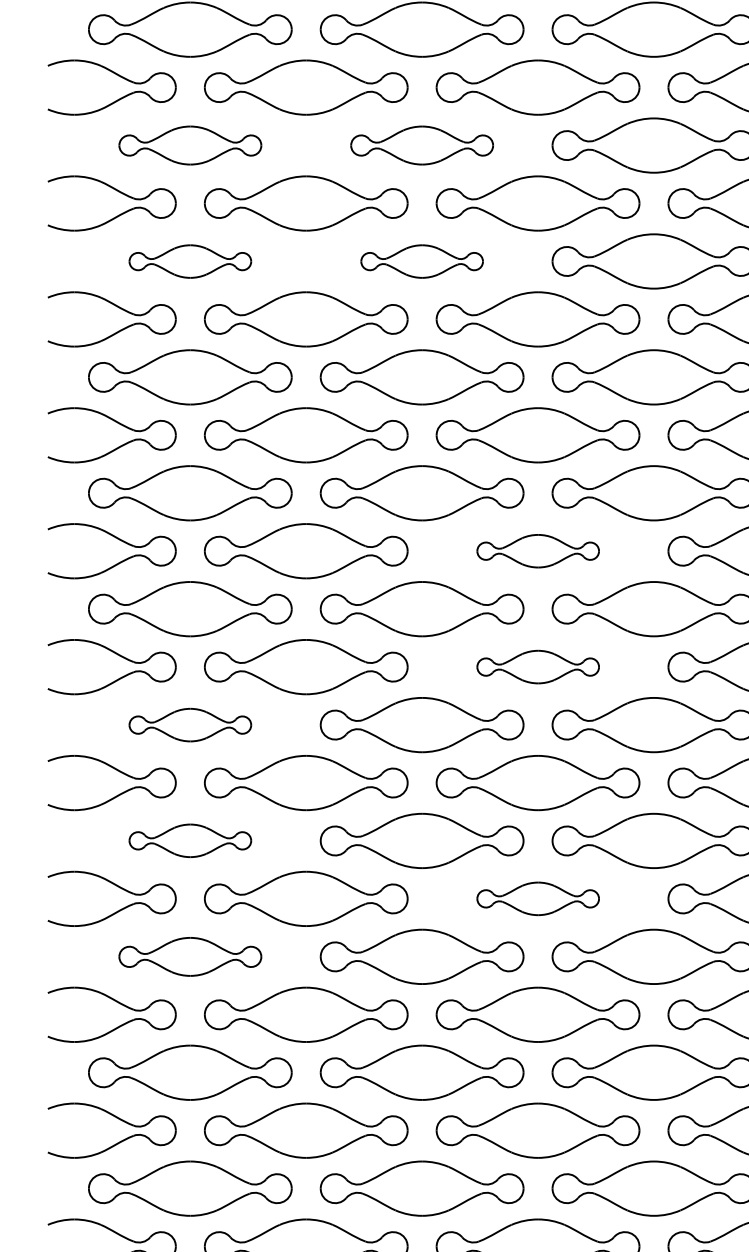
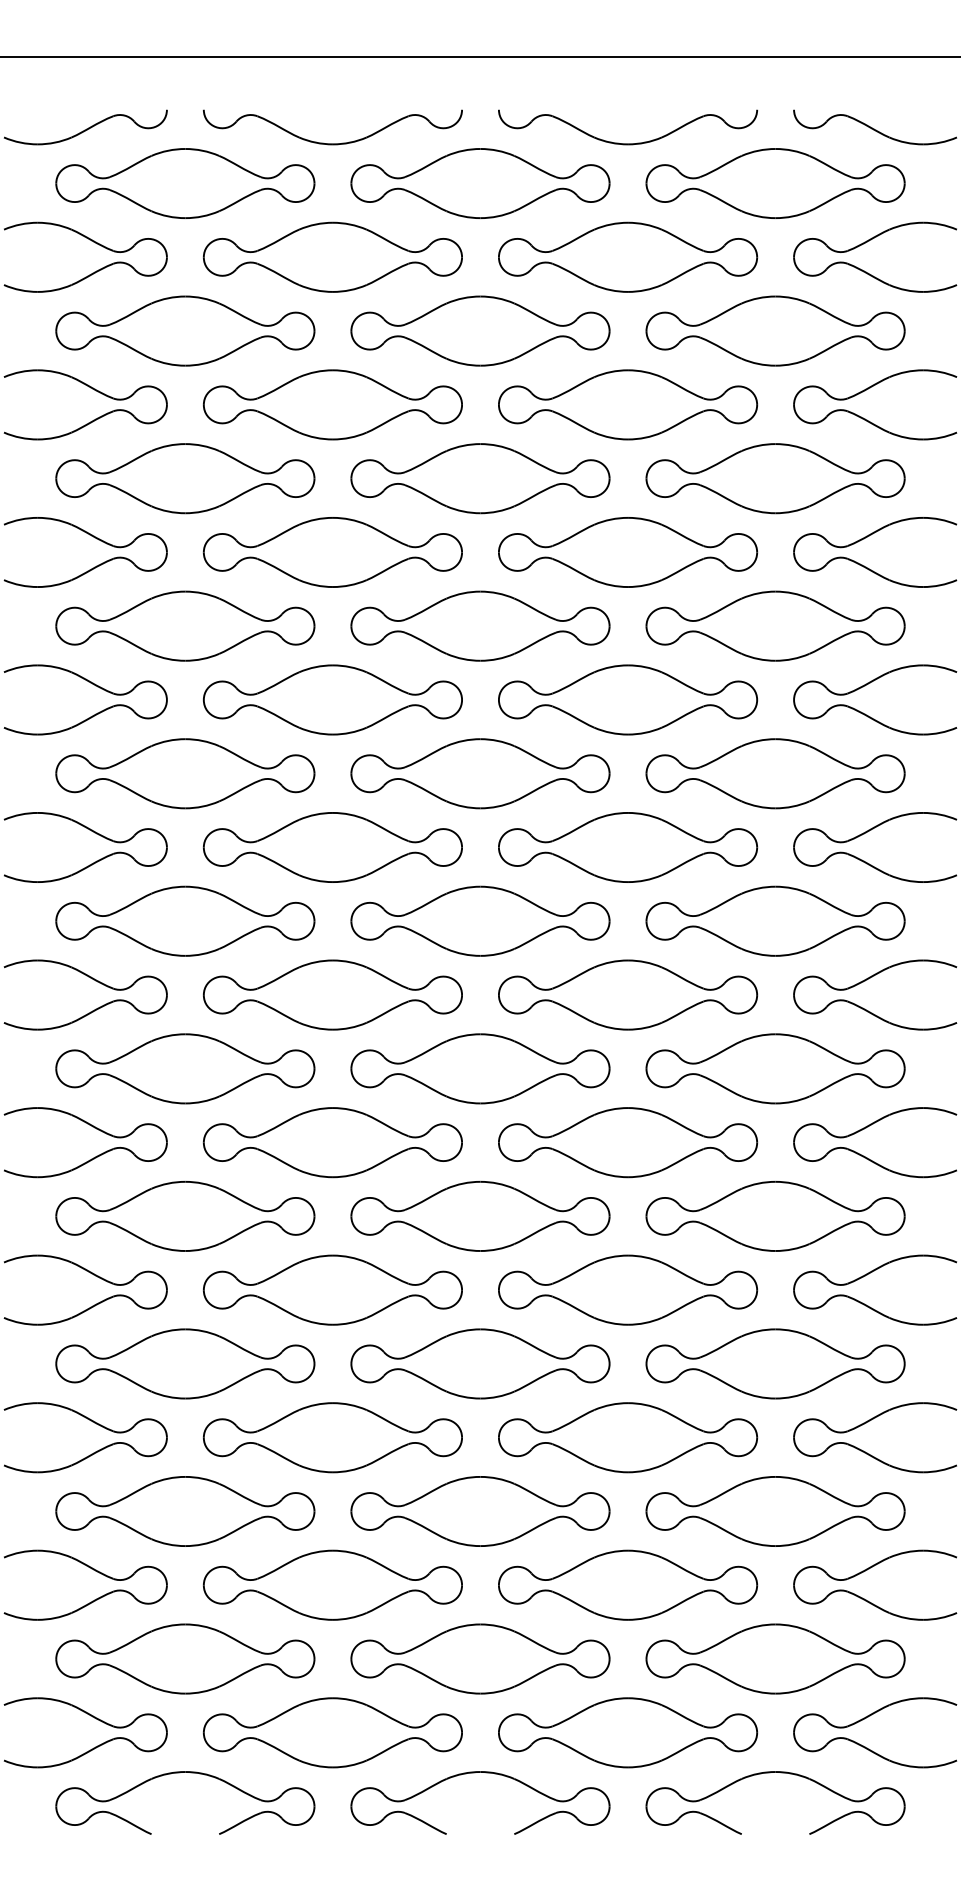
part: (190, 145) -> (185, 330), size x1.43
part: (422, 145) -> (480, 330), size x1.43
part: (190, 261) -> (185, 478), size x1.67
part: (422, 261) -> (480, 478), size x1.67
part: (538, 551) -> (628, 847), size x1.67
part: (538, 666) -> (628, 994), size x1.67
part: (190, 724) -> (185, 1068), size x1.67
part: (190, 840) -> (185, 1215), size x1.67
part: (538, 898) -> (628, 1289), size x1.67
part: (190, 956) -> (185, 1363), size x1.43

